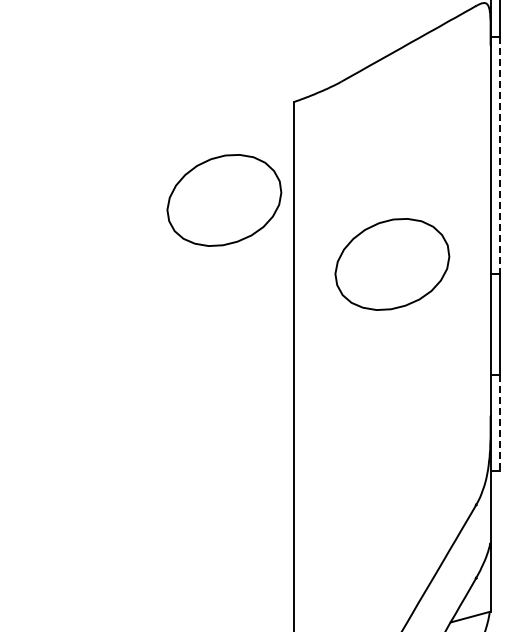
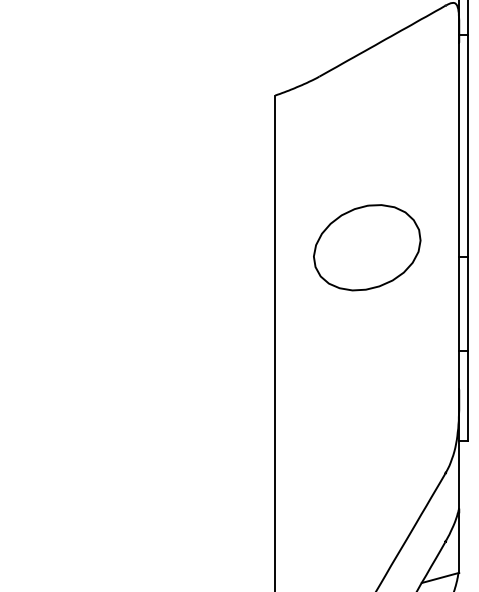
line: (500, 155) -> (468, 145), dashed -> solid
part: (224, 200) -> (210, 187), removed
line: (500, 422) -> (468, 395), dashed -> solid

